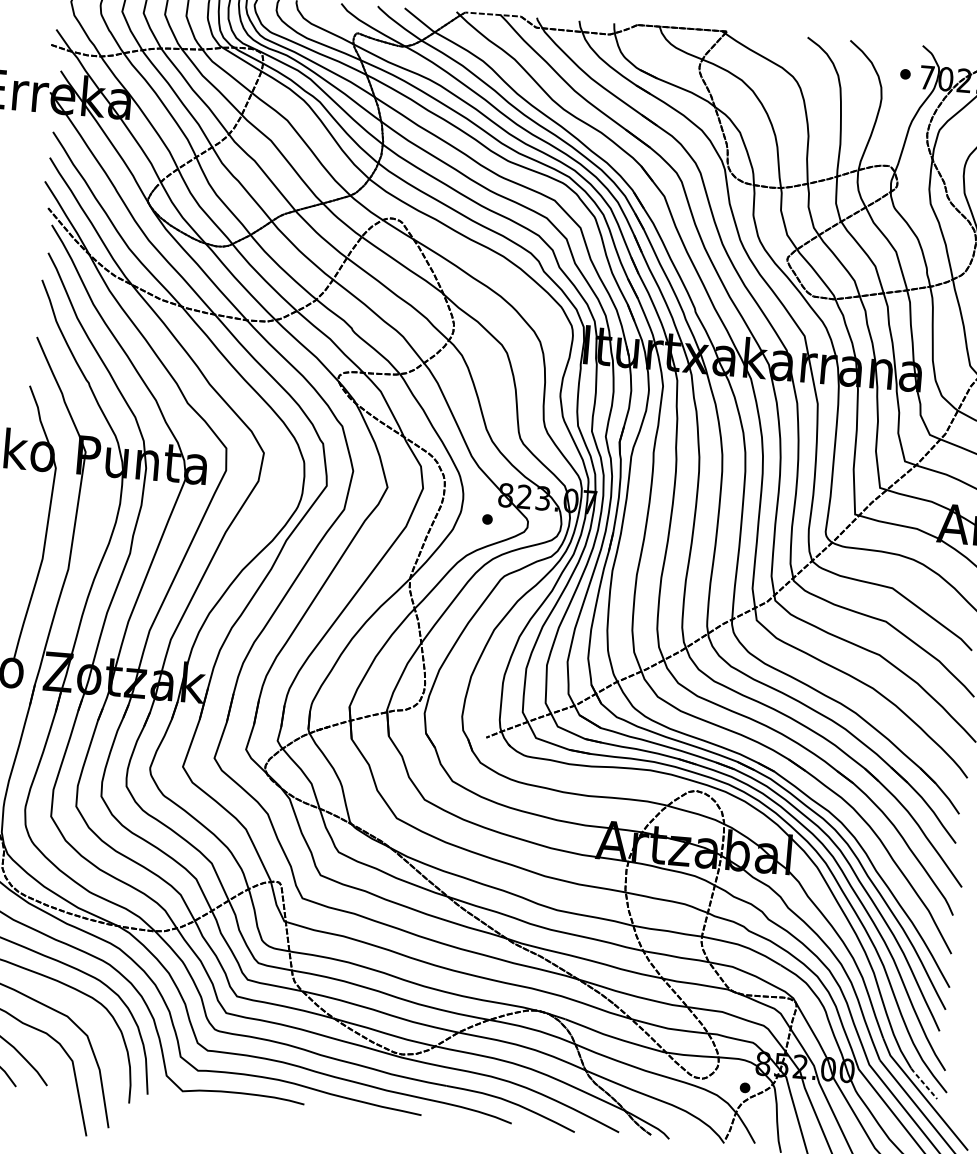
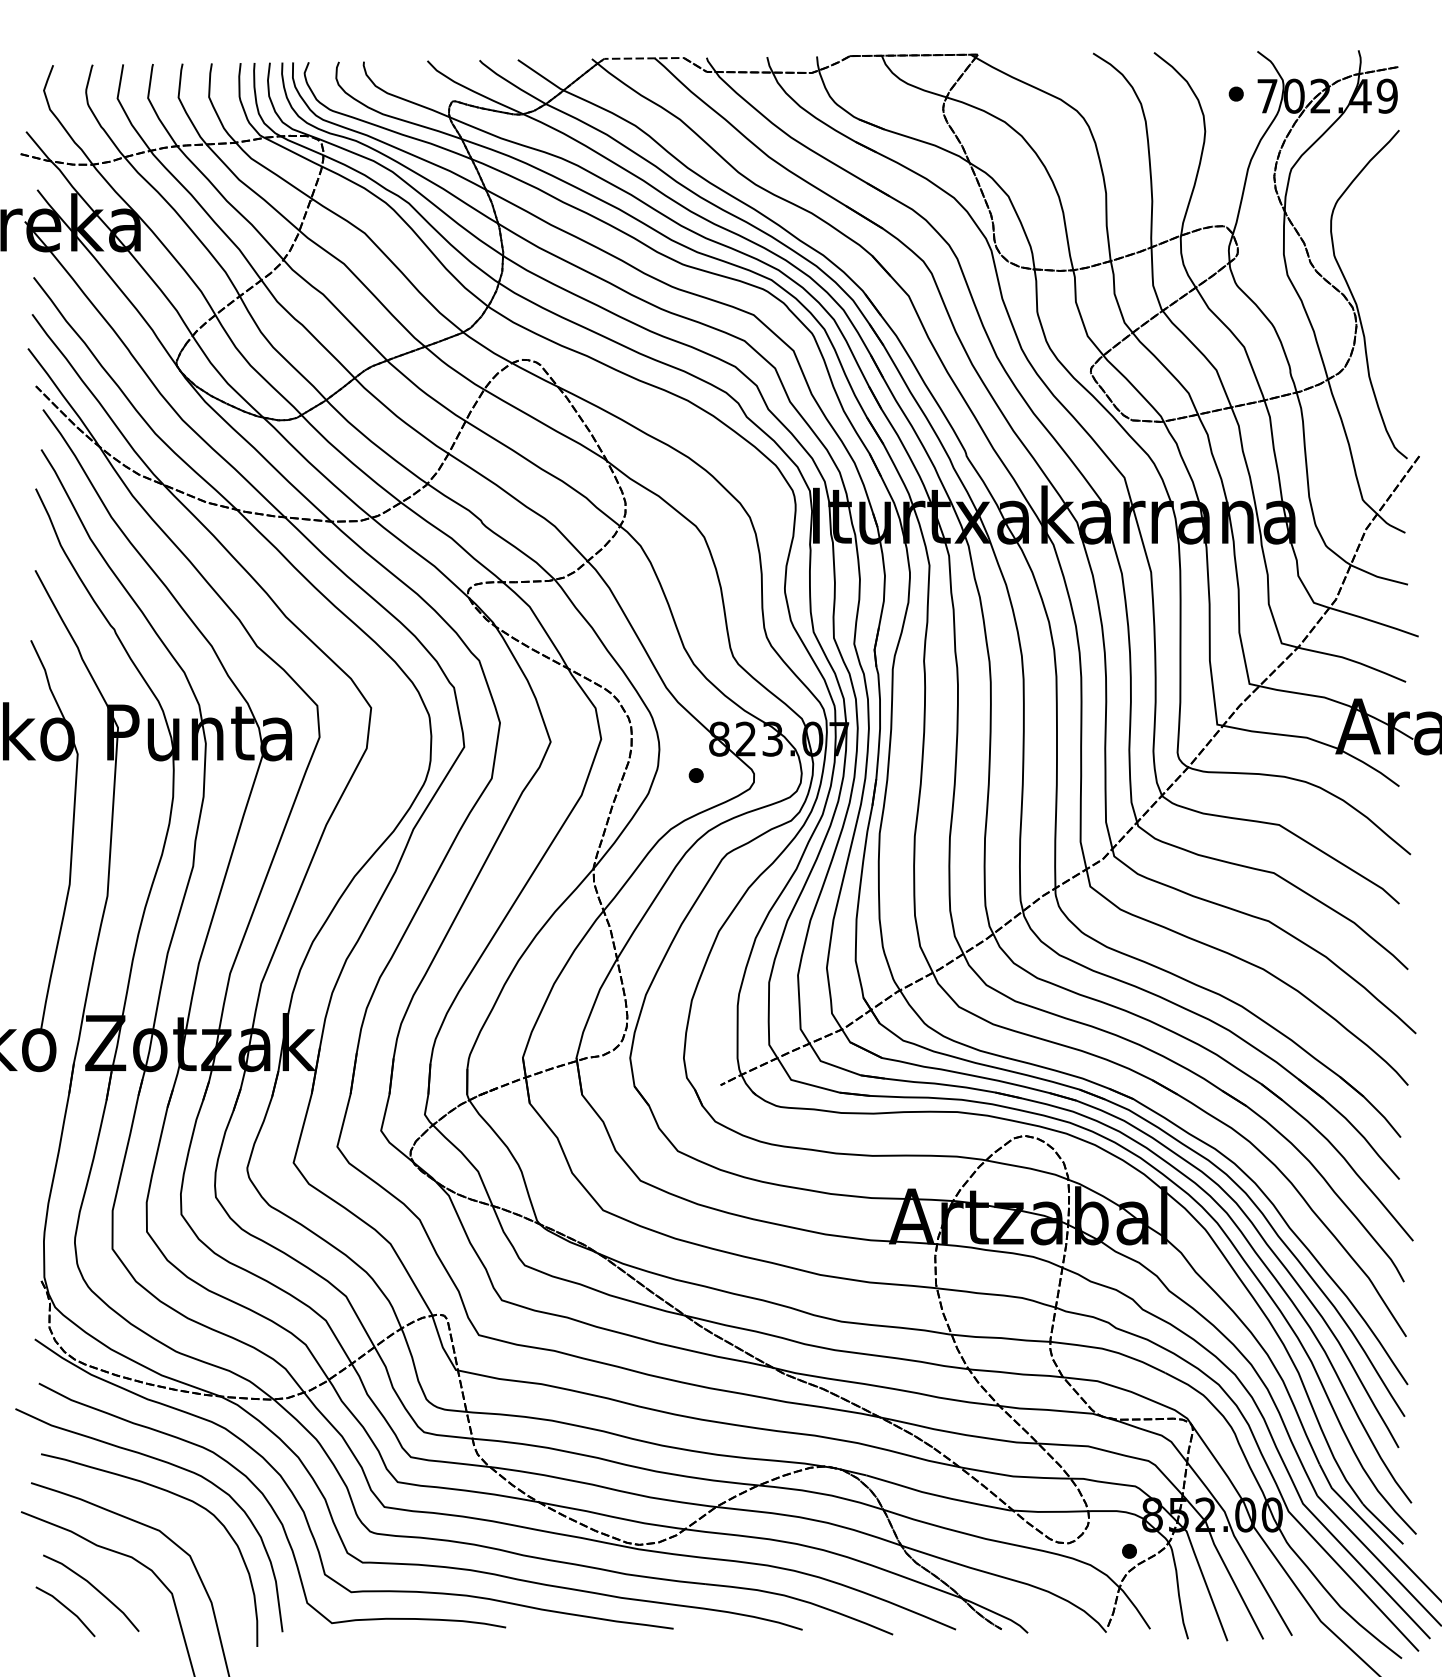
line: (923, 1083) -> (1382, 1524), dashed -> solid

